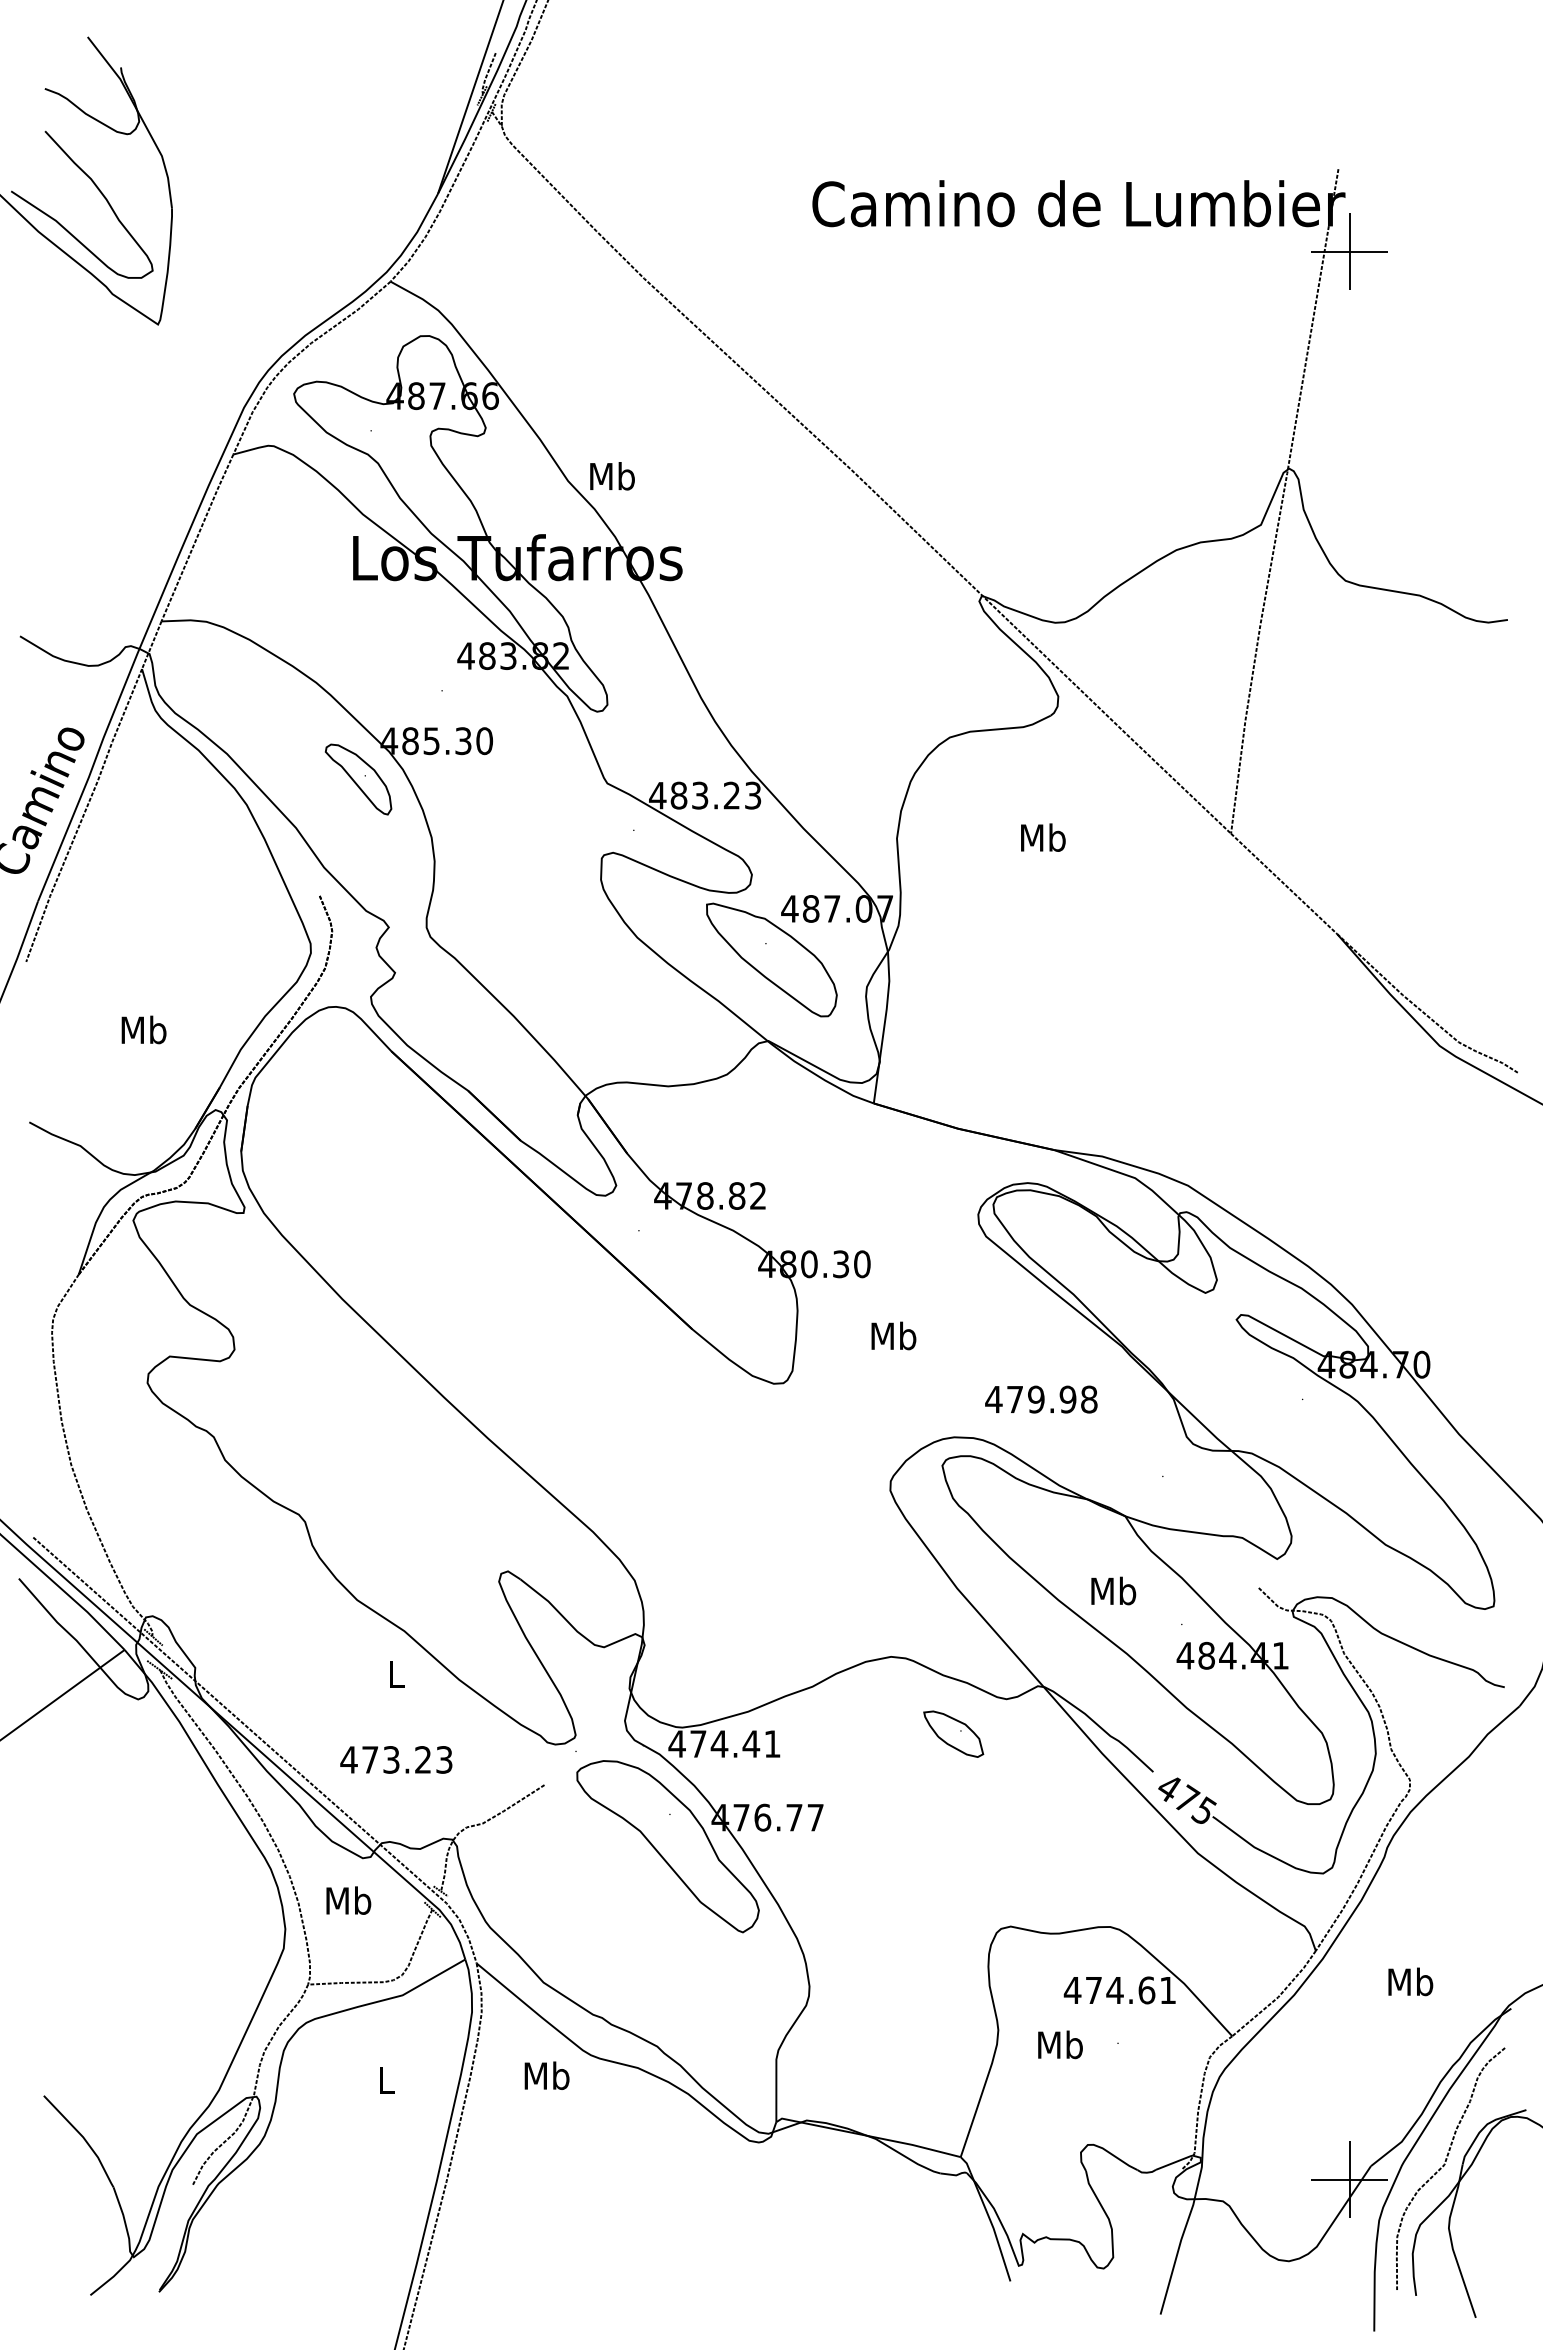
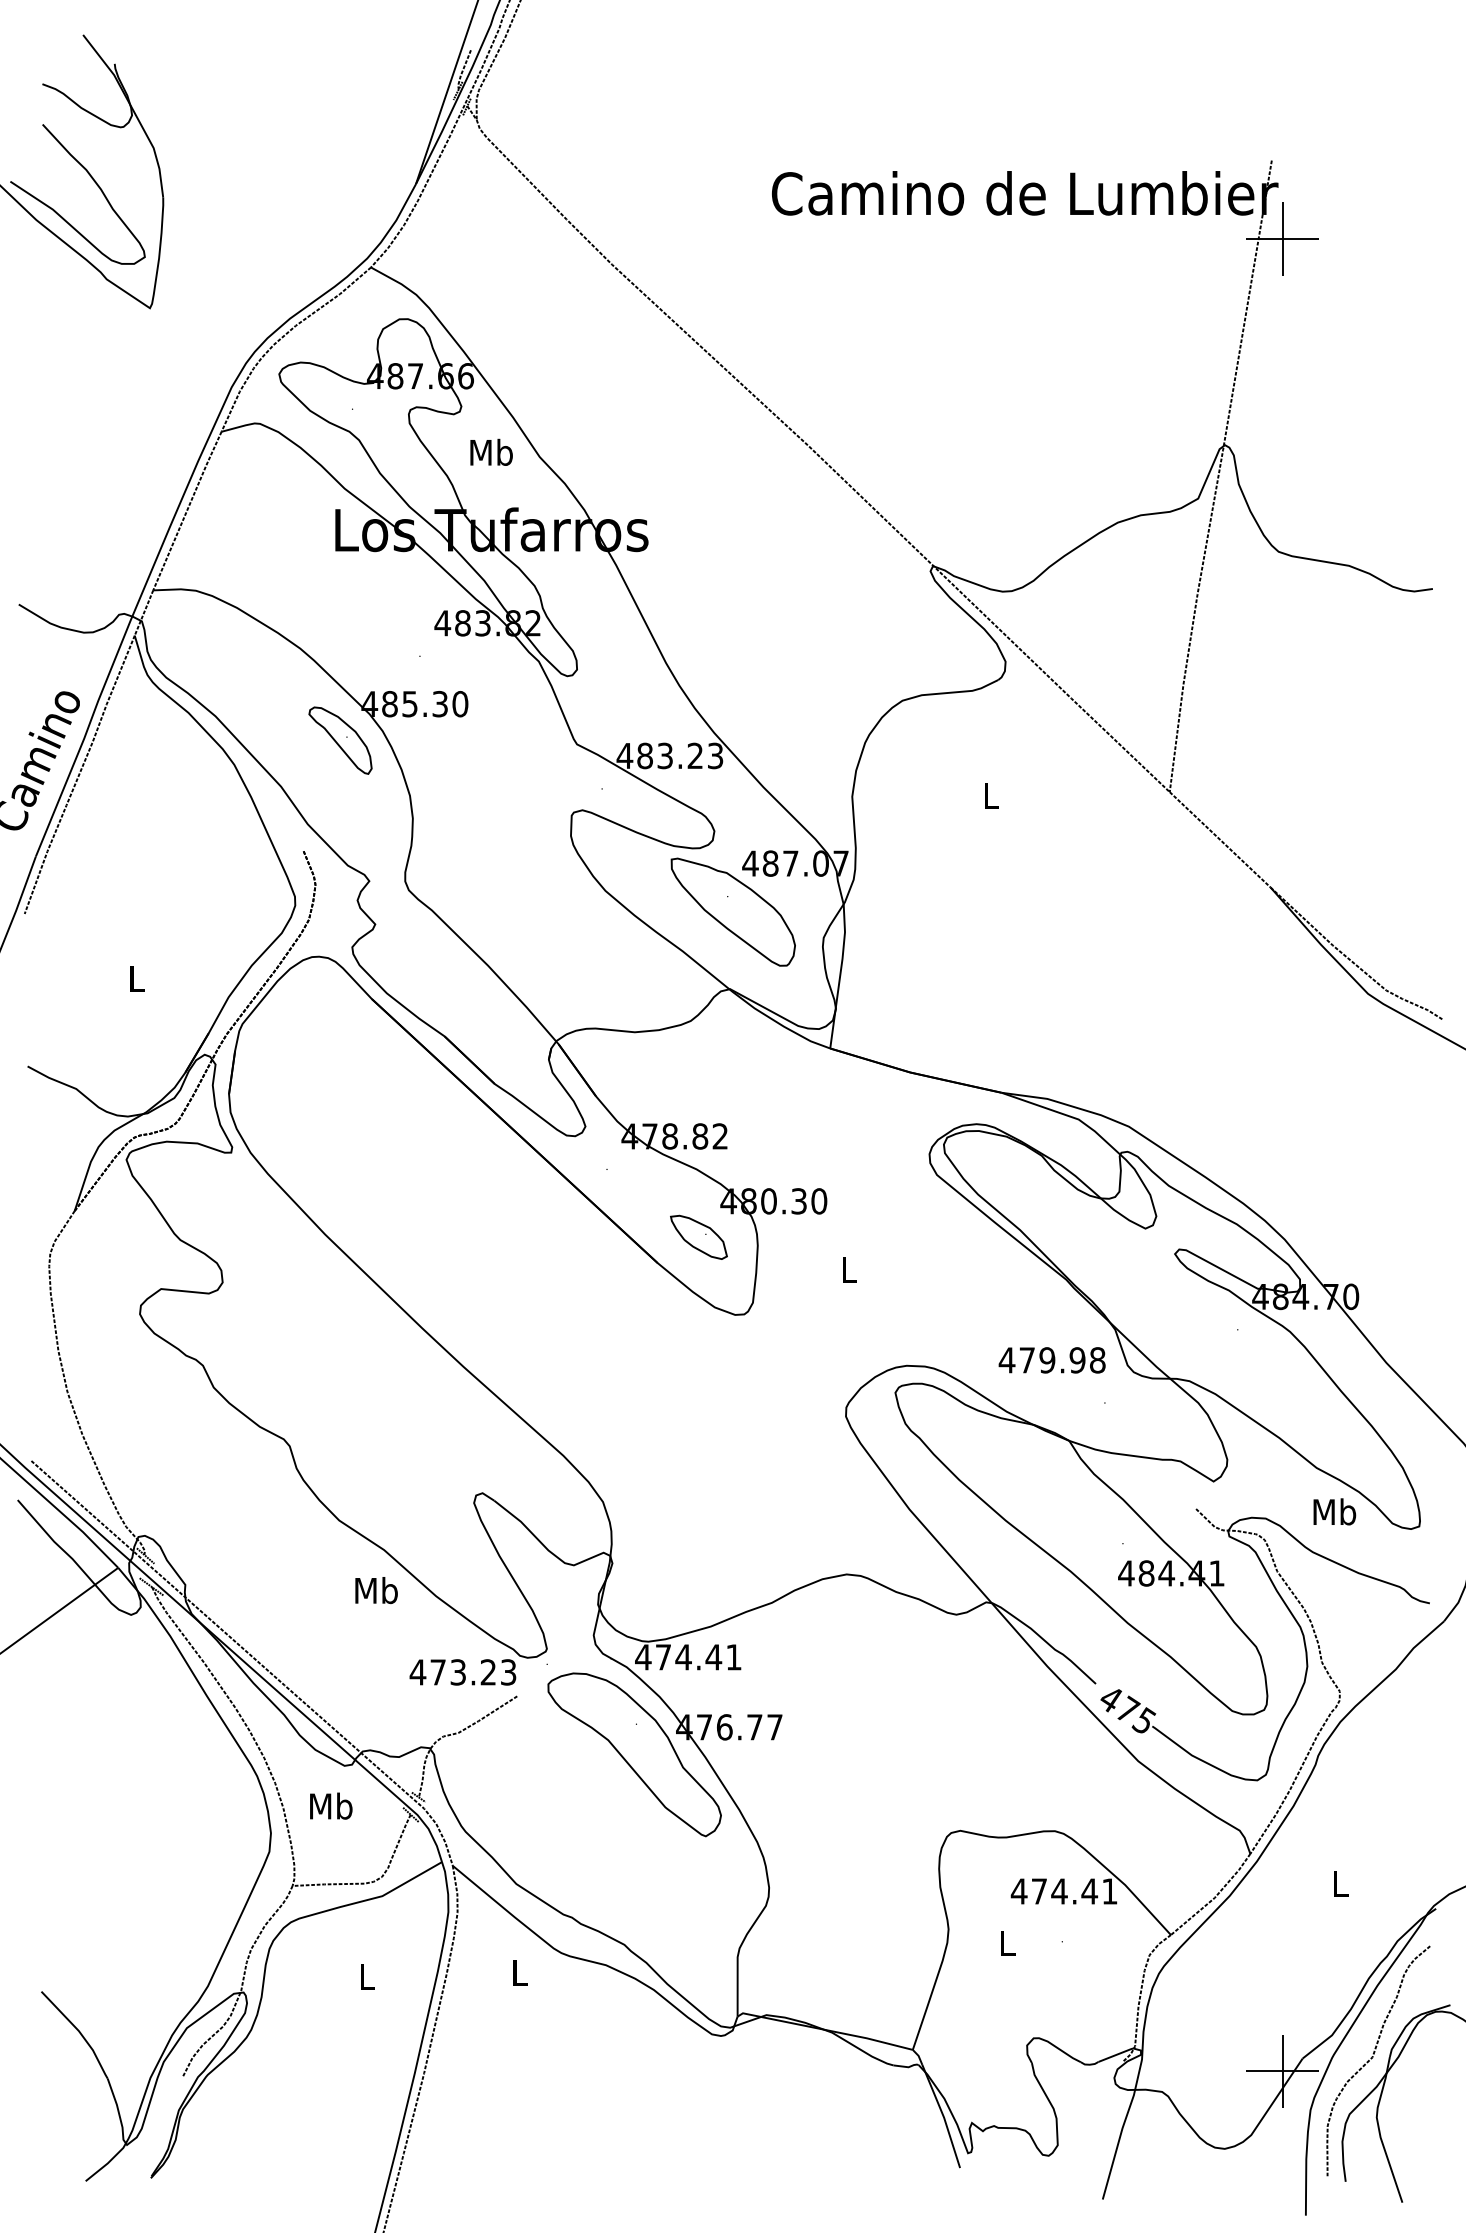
text: (612, 476) -> (491, 452), moved
text: (1043, 837) -> (991, 795), Mb -> L
text: (143, 1029) -> (136, 978), Mb -> L
text: (893, 1335) -> (848, 1269), Mb -> L
text: (1041, 1399) -> (1052, 1360), moved
text: (1113, 1590) -> (1334, 1511), moved
text: (396, 1673) -> (376, 1590), L -> Mb
part: (953, 1733) -> (698, 1236), moved
text: (396, 1759) -> (463, 1672), moved
text: (1410, 1981) -> (1340, 1882), Mb -> L
text: (1146, 1990) -> (1089, 1891), 474.61 -> 474.41
text: (1060, 2044) -> (1007, 1942), Mb -> L
text: (546, 2075) -> (519, 1972), Mb -> L

